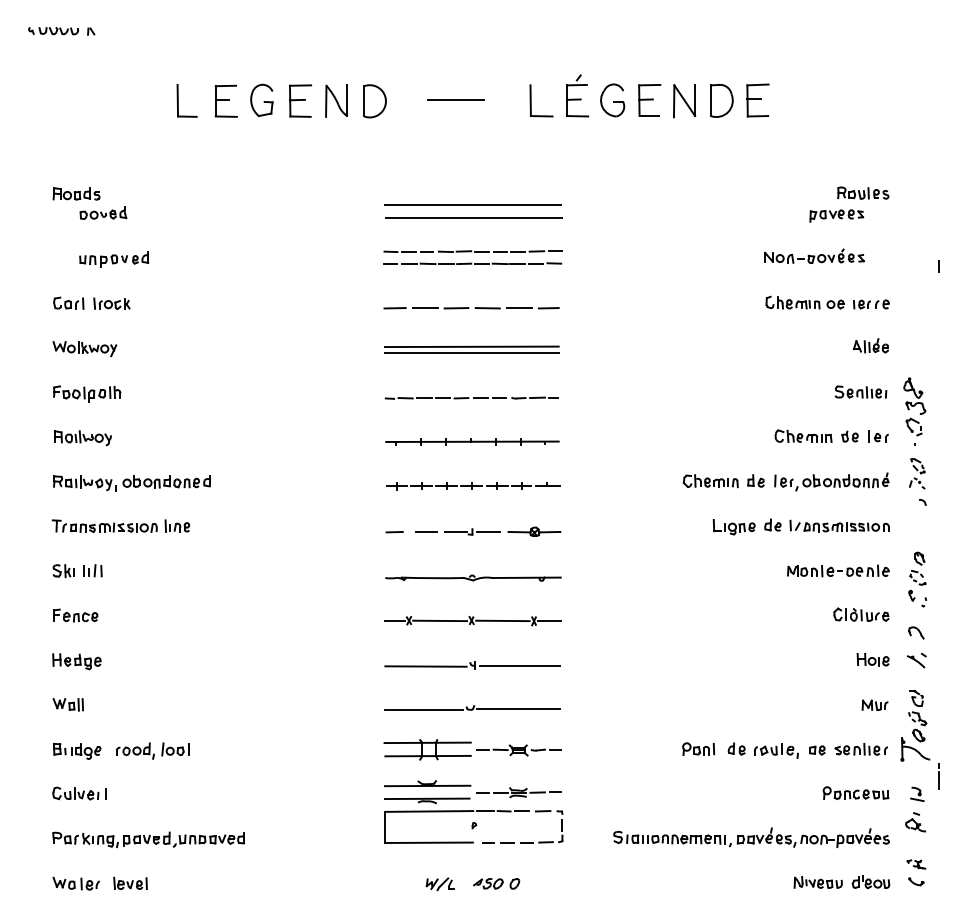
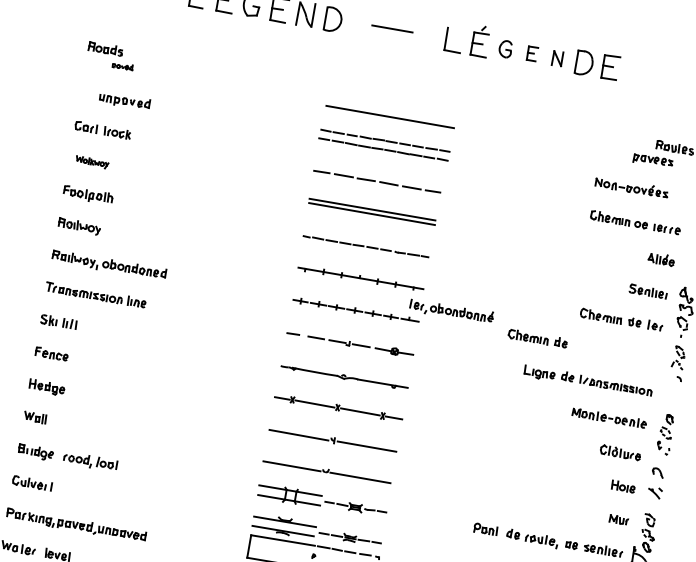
part: (612, 100) -> (505, 49), size x0.7
part: (649, 100) -> (532, 53), size x0.6
part: (684, 101) -> (557, 58), size x0.6
line: (473, 204) -> (391, 106), removed
part: (103, 212) -> (122, 65), size x0.6
part: (84, 349) -> (91, 162), size x0.7
part: (831, 481) -> (451, 311), moved

